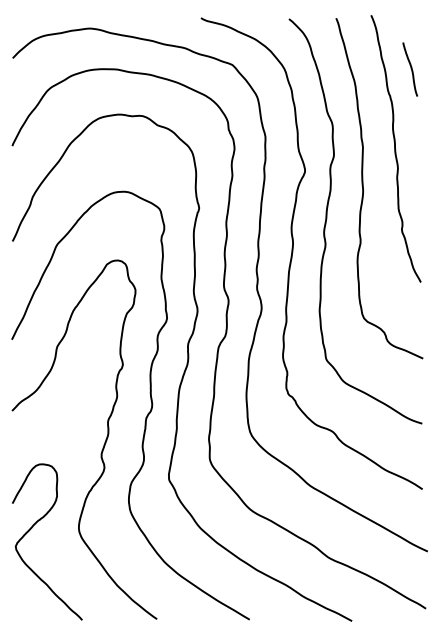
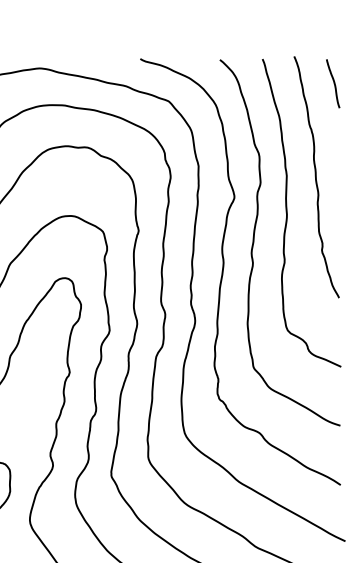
curve: (410, 68) -> (333, 82), moved

